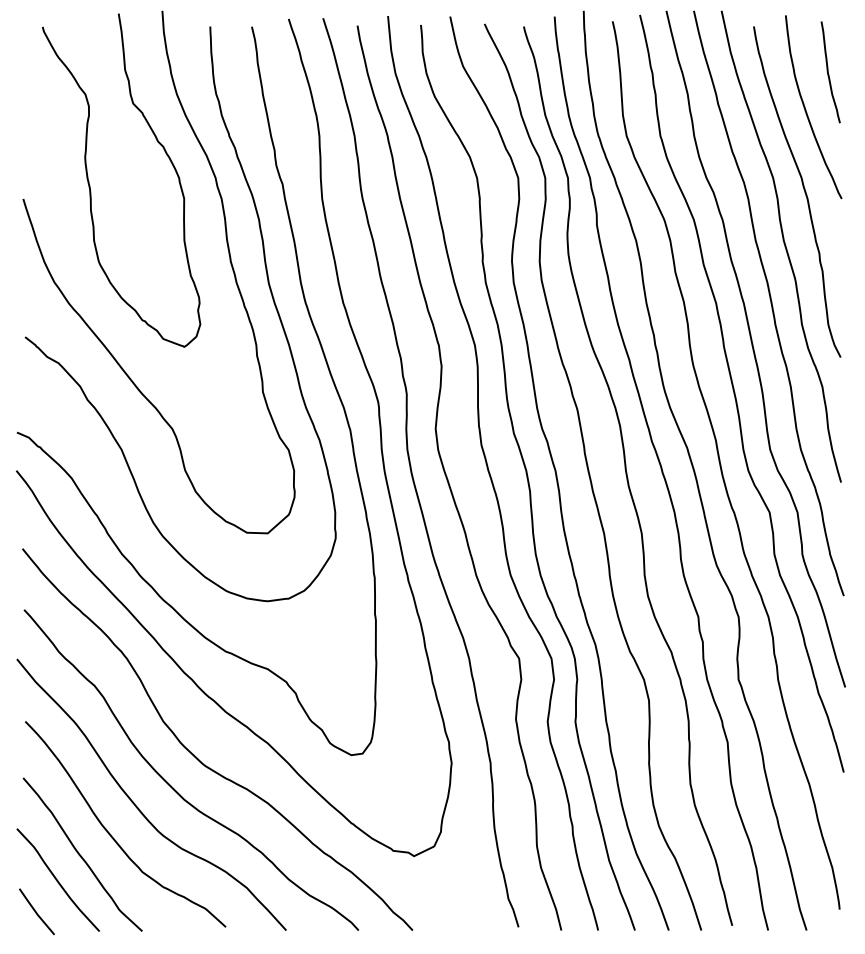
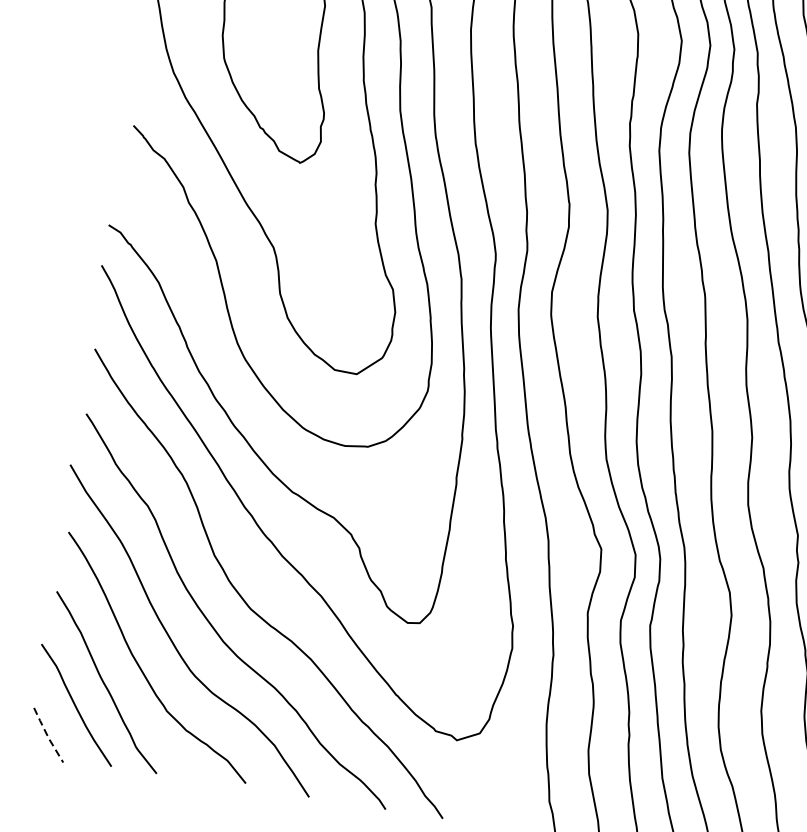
line: (36, 912) -> (48, 735), solid -> dashed

